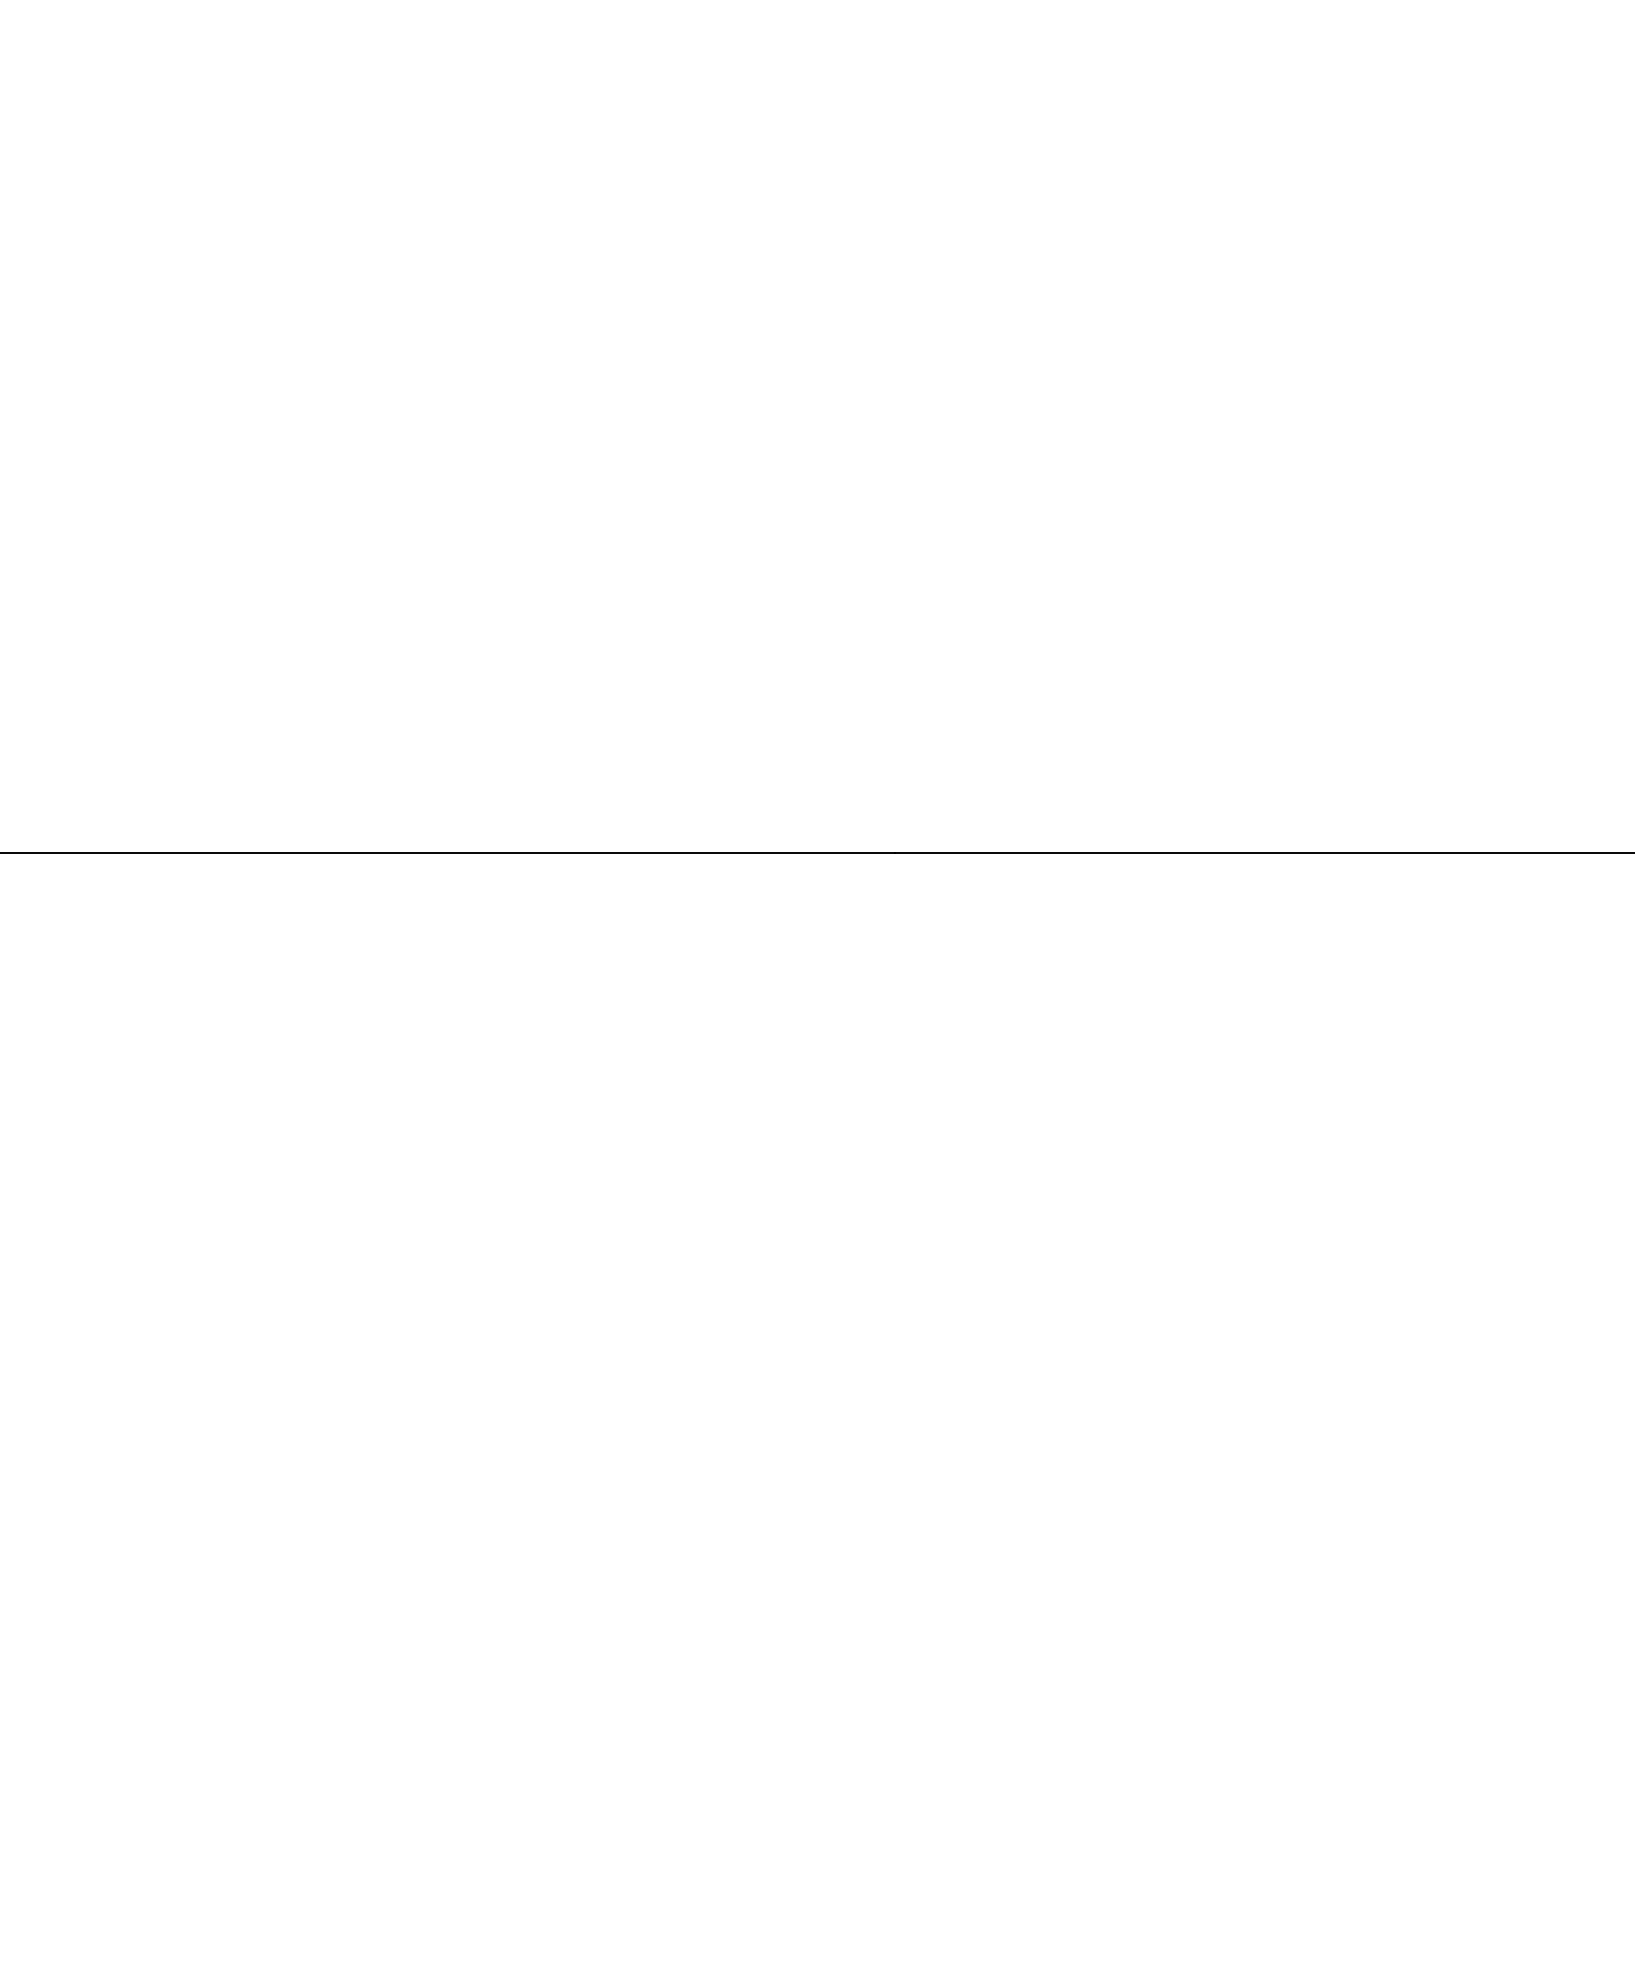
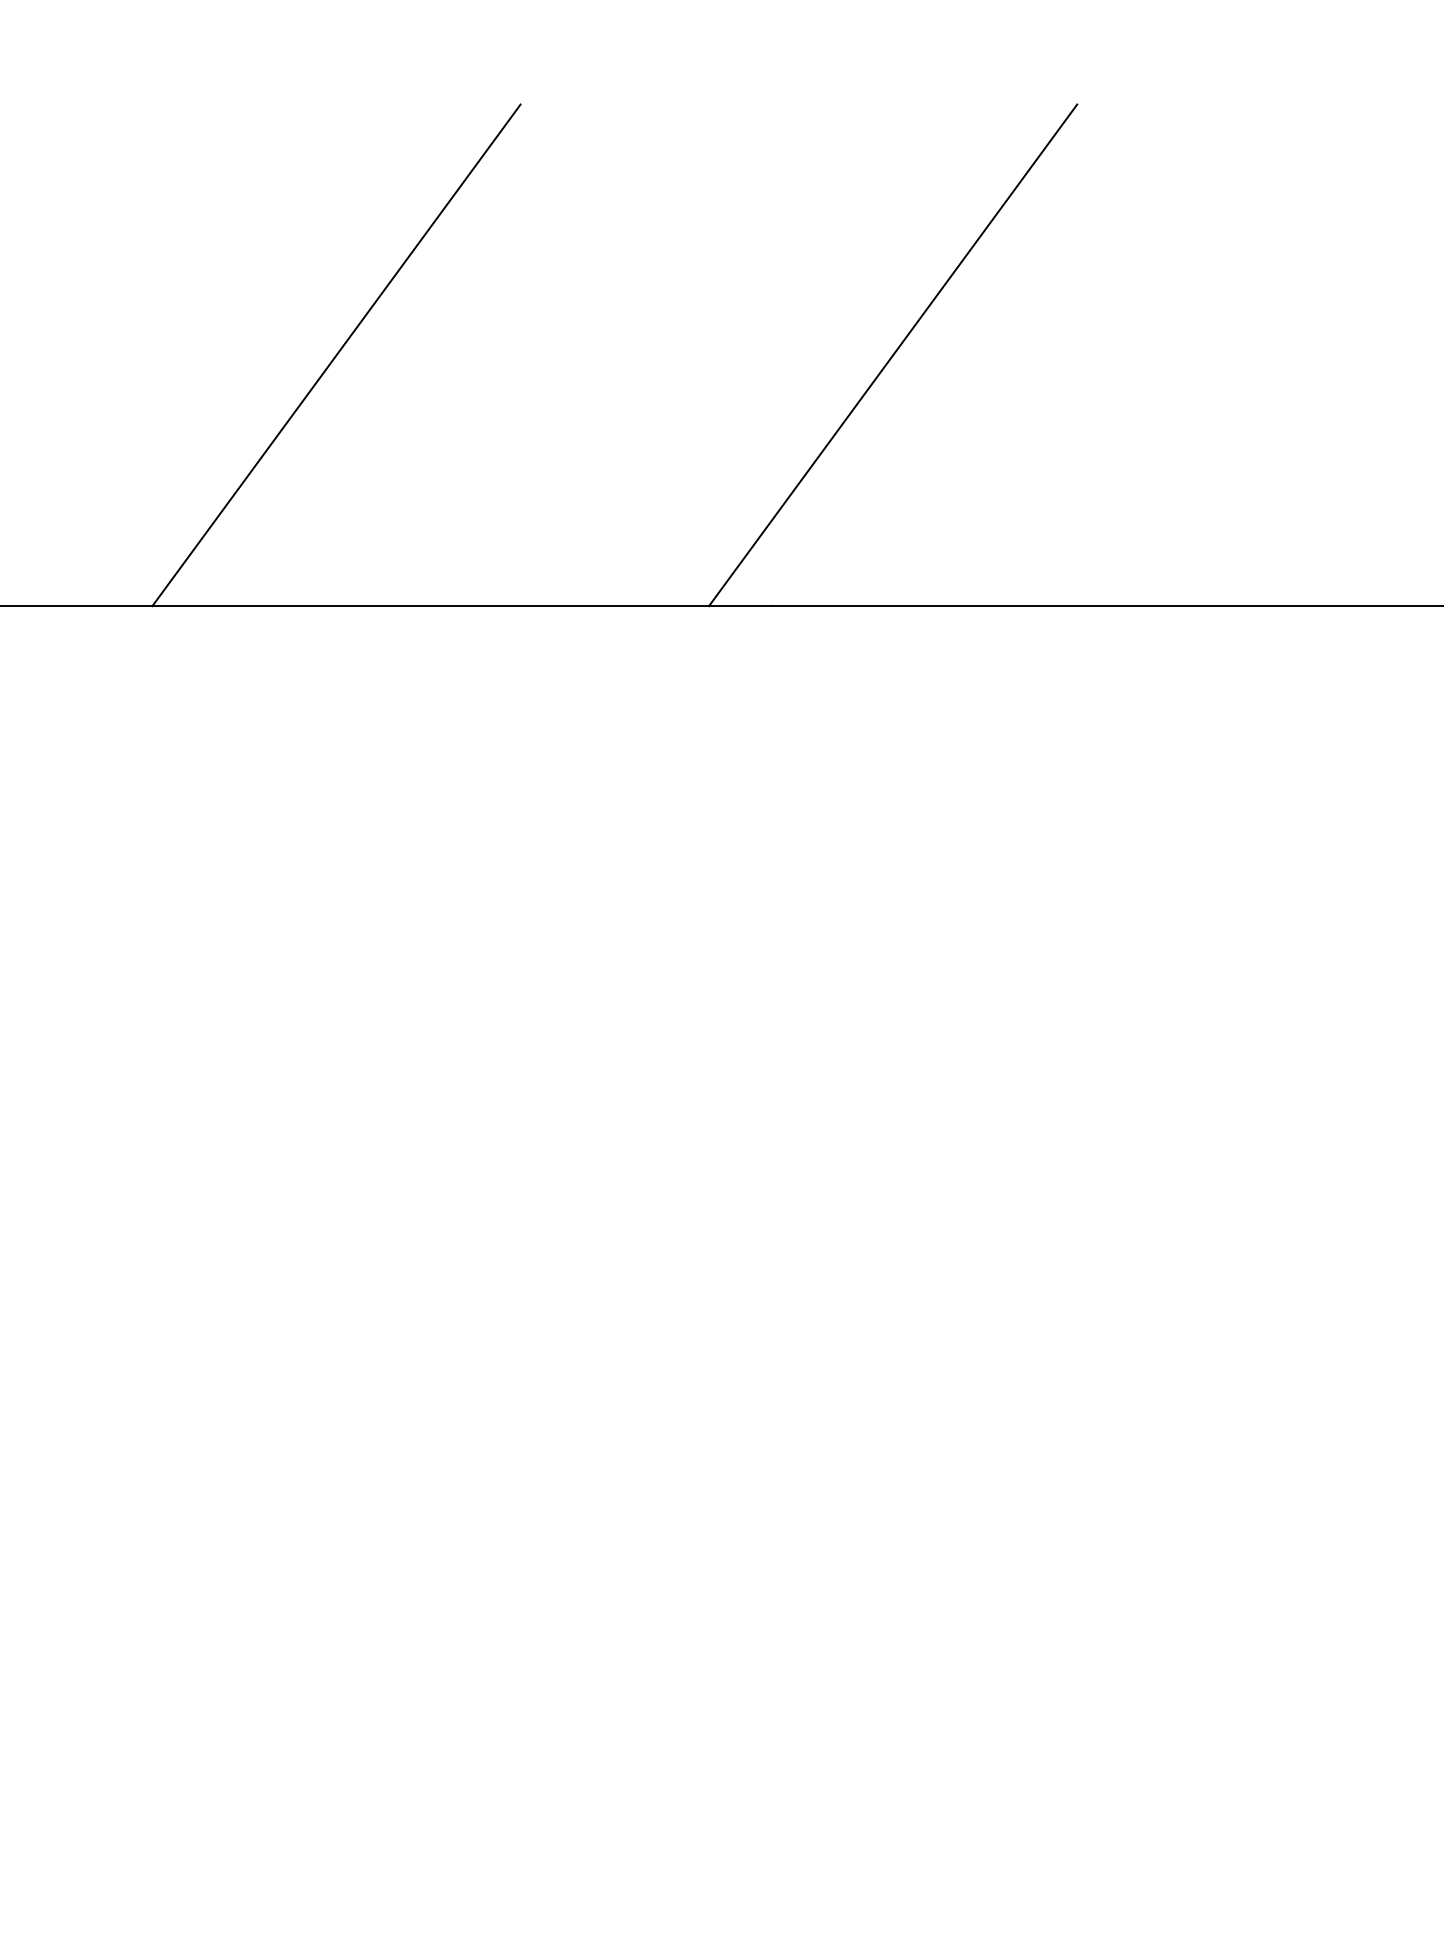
line: (346, 537) -> (336, 355), added
line: (1044, 537) -> (892, 355), added

